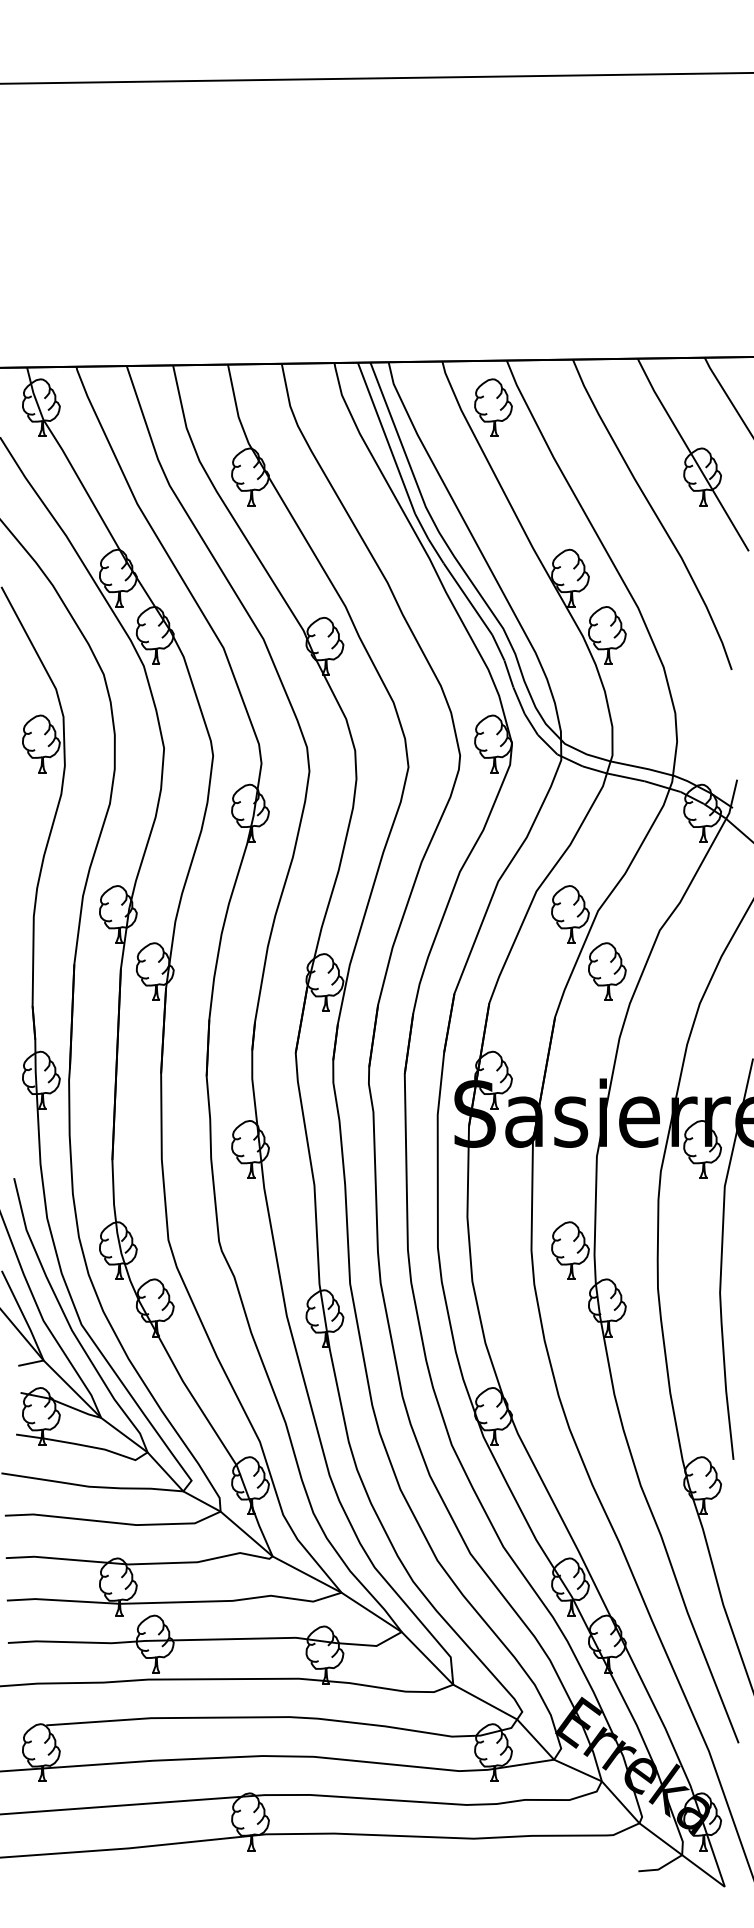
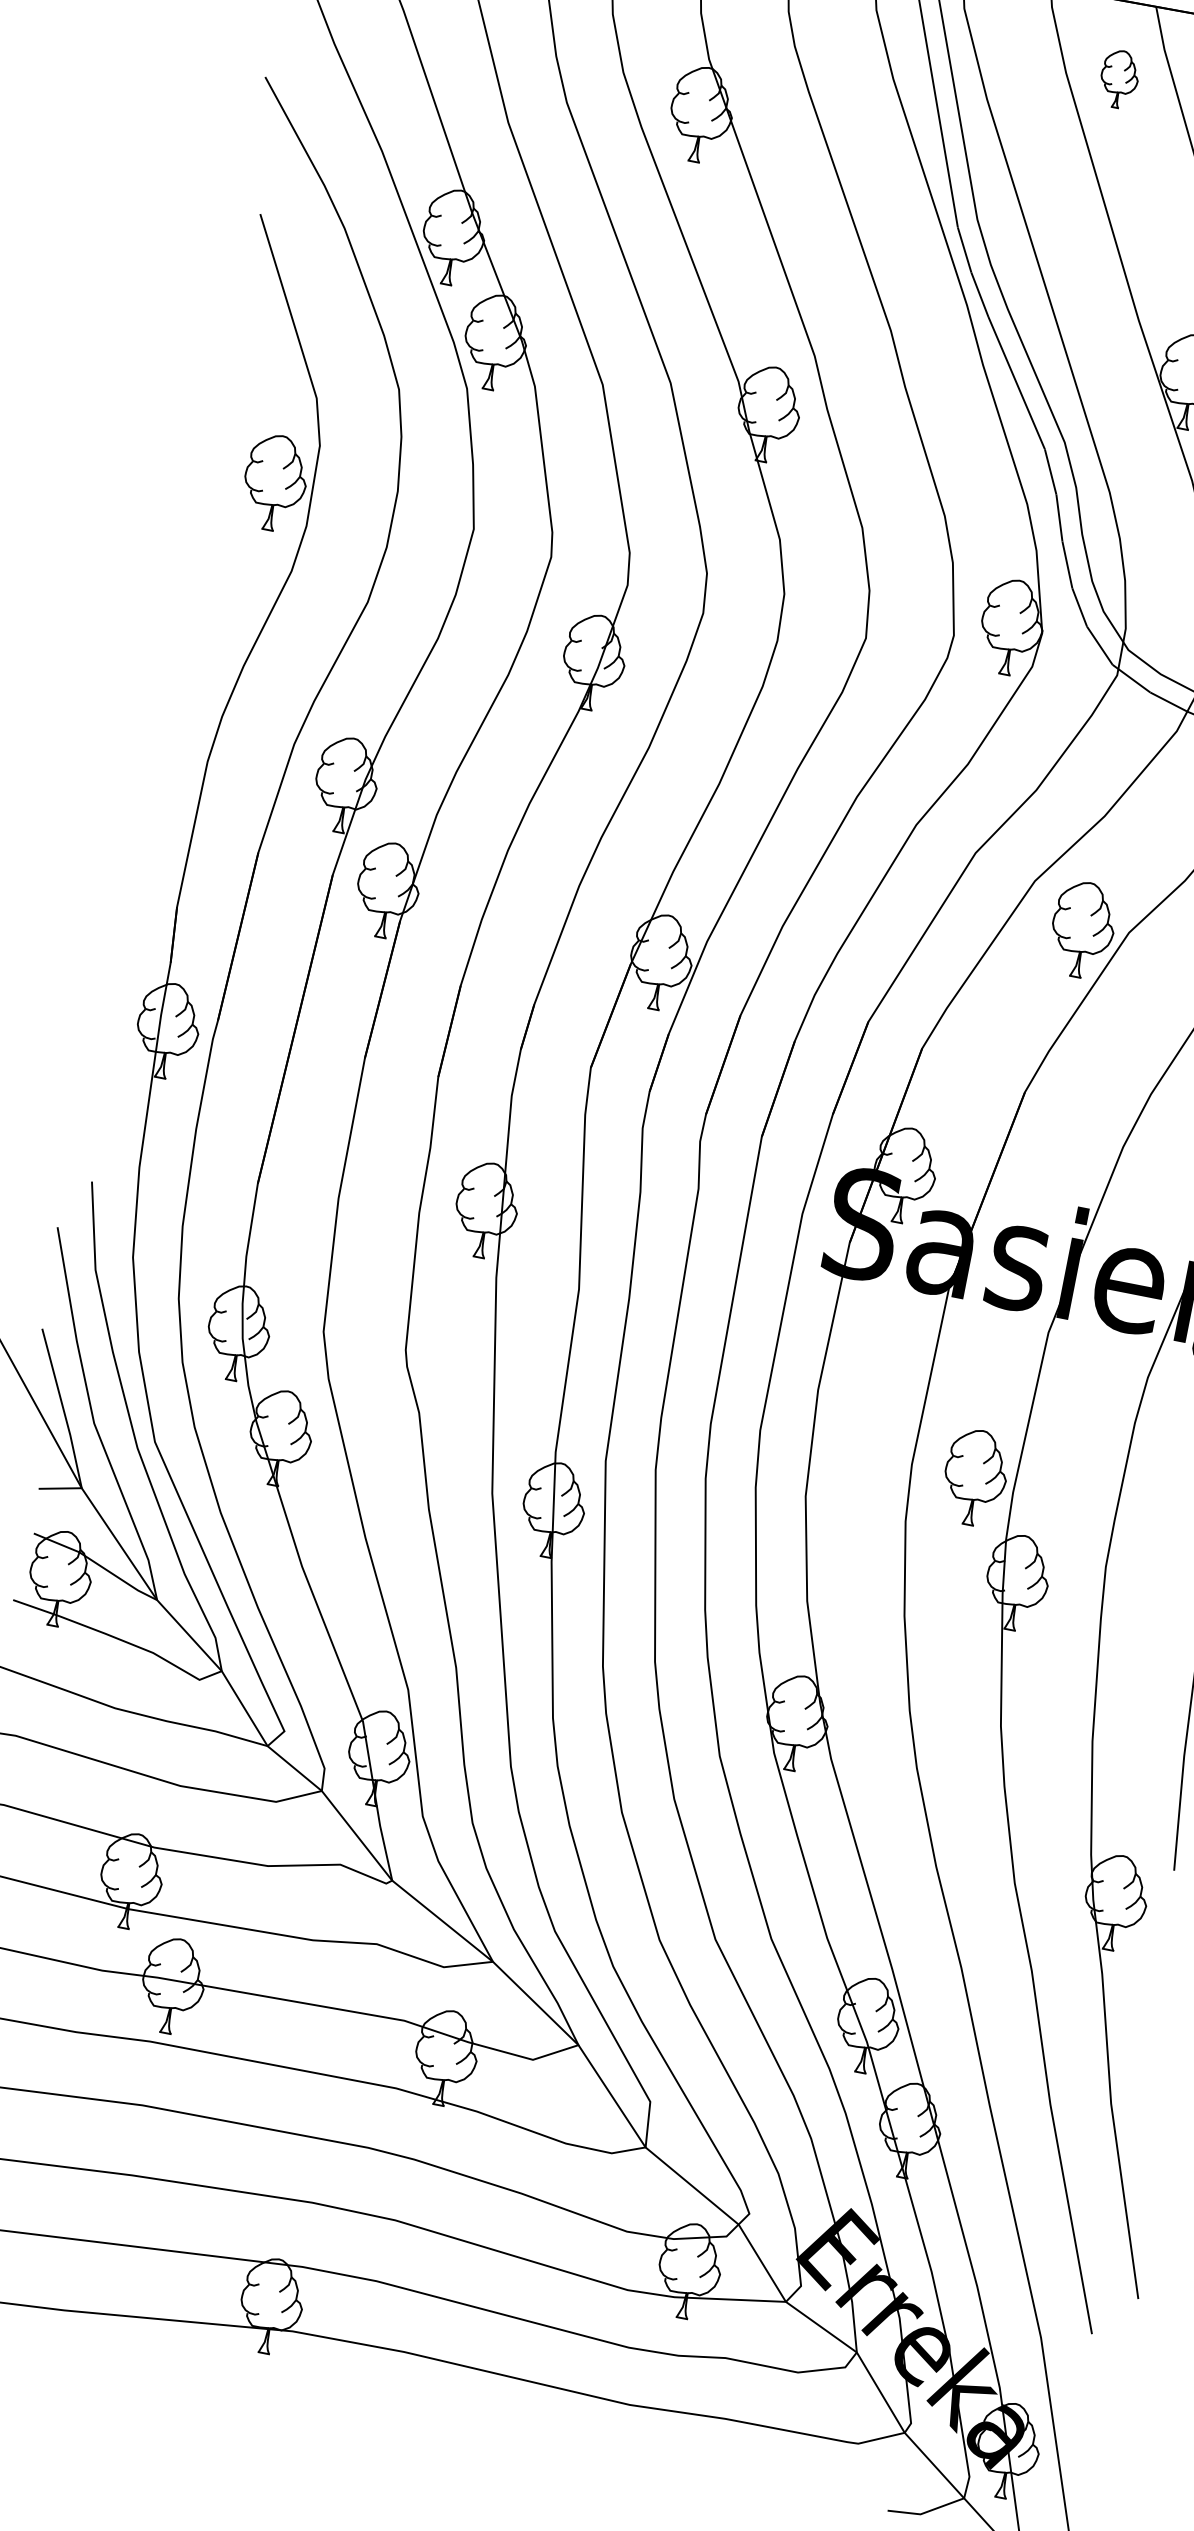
part: (493, 407) -> (1119, 79), size x0.6
part: (607, 971) -> (1124, 1034), removed

